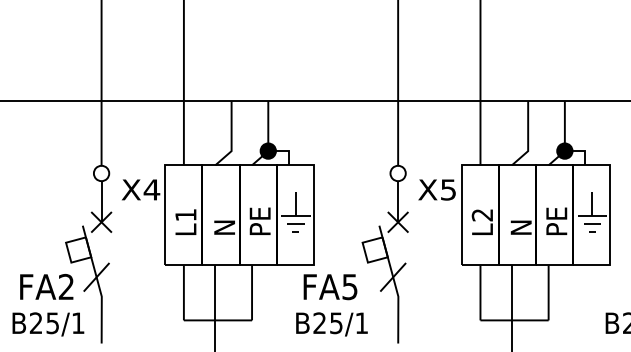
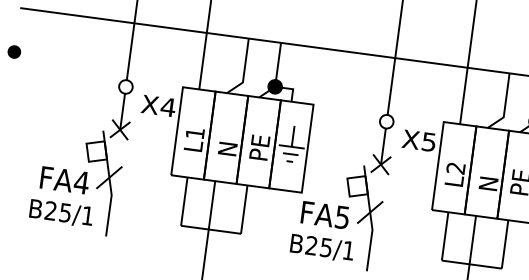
text: (66, 286) -> (81, 182), FA2 -> FA4
text: (330, 287) -> (325, 215), moved
text: (331, 324) -> (321, 248), moved

